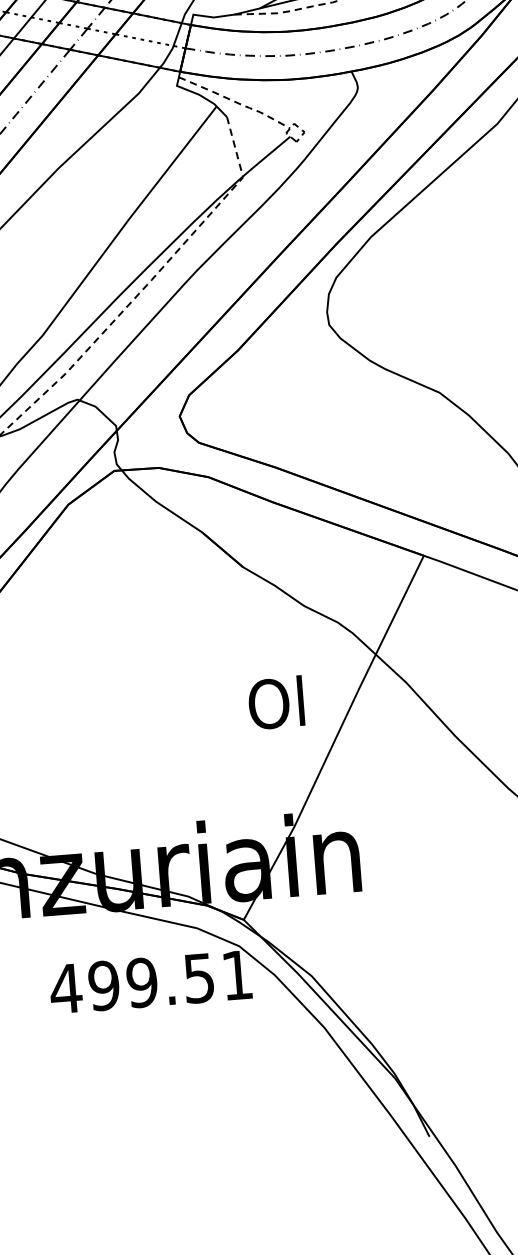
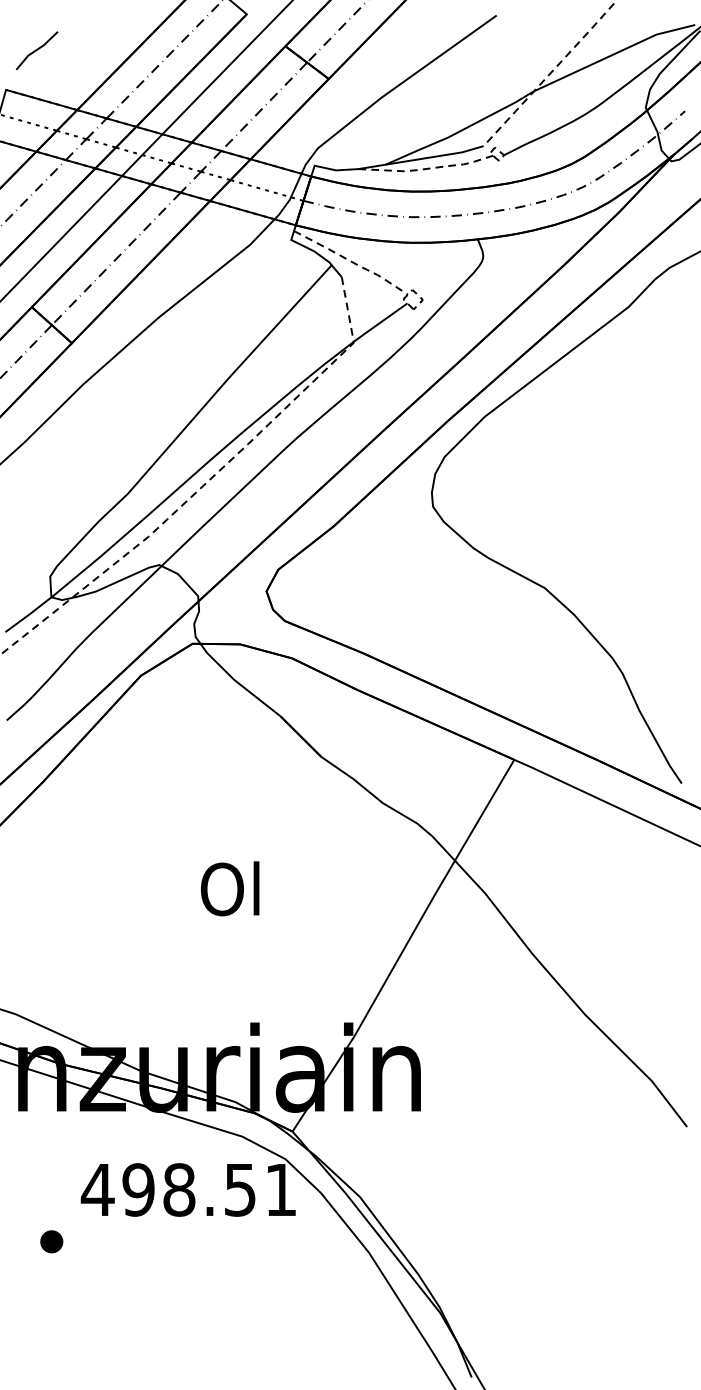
text: (276, 702) -> (230, 888), moved
text: (142, 982) -> (179, 1189), 499.51 -> 498.51
part: (26, 1040) -> (51, 1241), added

